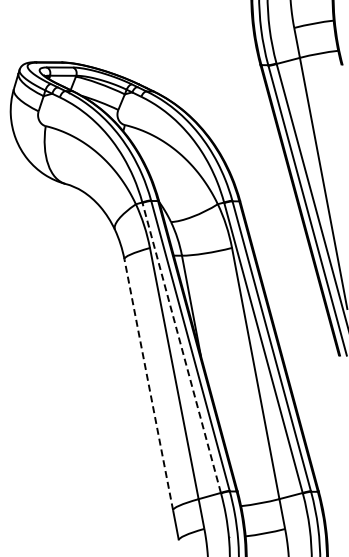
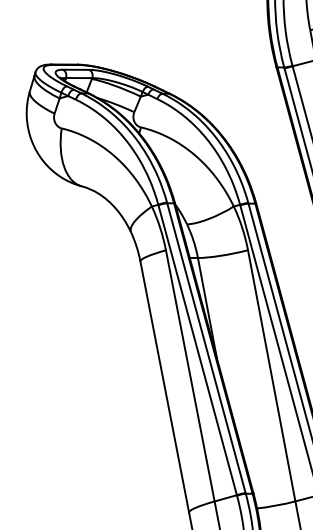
line: (181, 347) -> (197, 349), dashed -> solid
line: (148, 384) -> (164, 386), dashed -> solid

